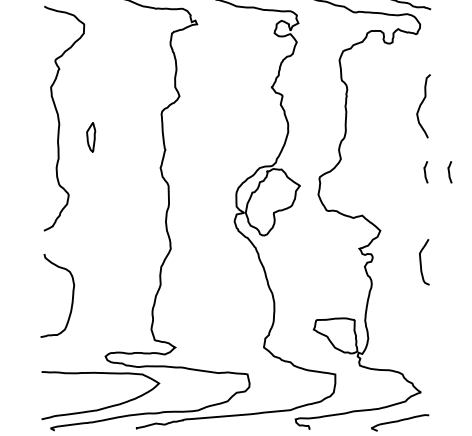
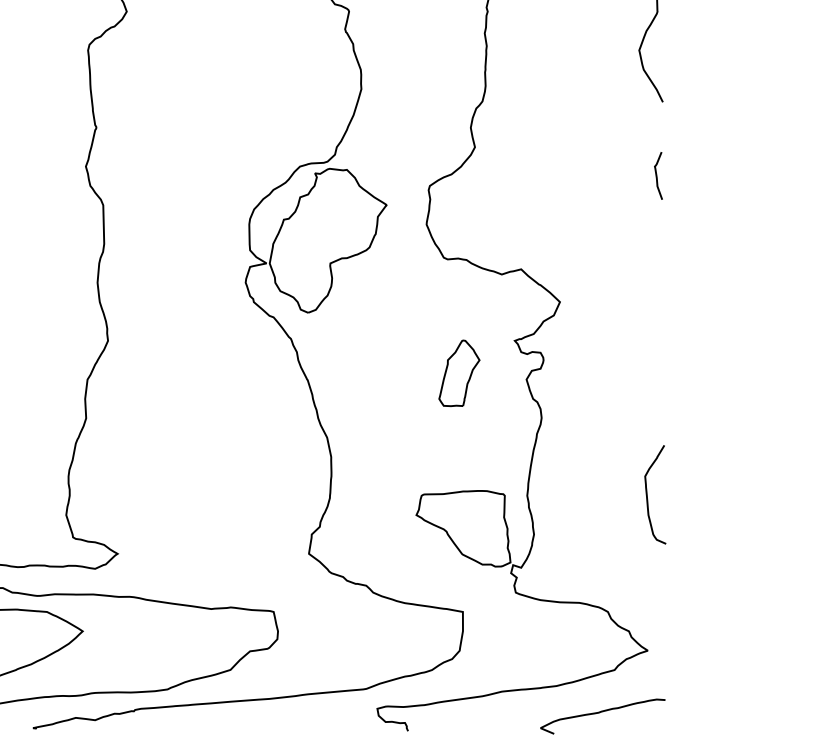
curve: (449, 172) -> (709, 176), removed
curve: (421, 262) -> (648, 495), moved
part: (333, 263) -> (458, 372), added

